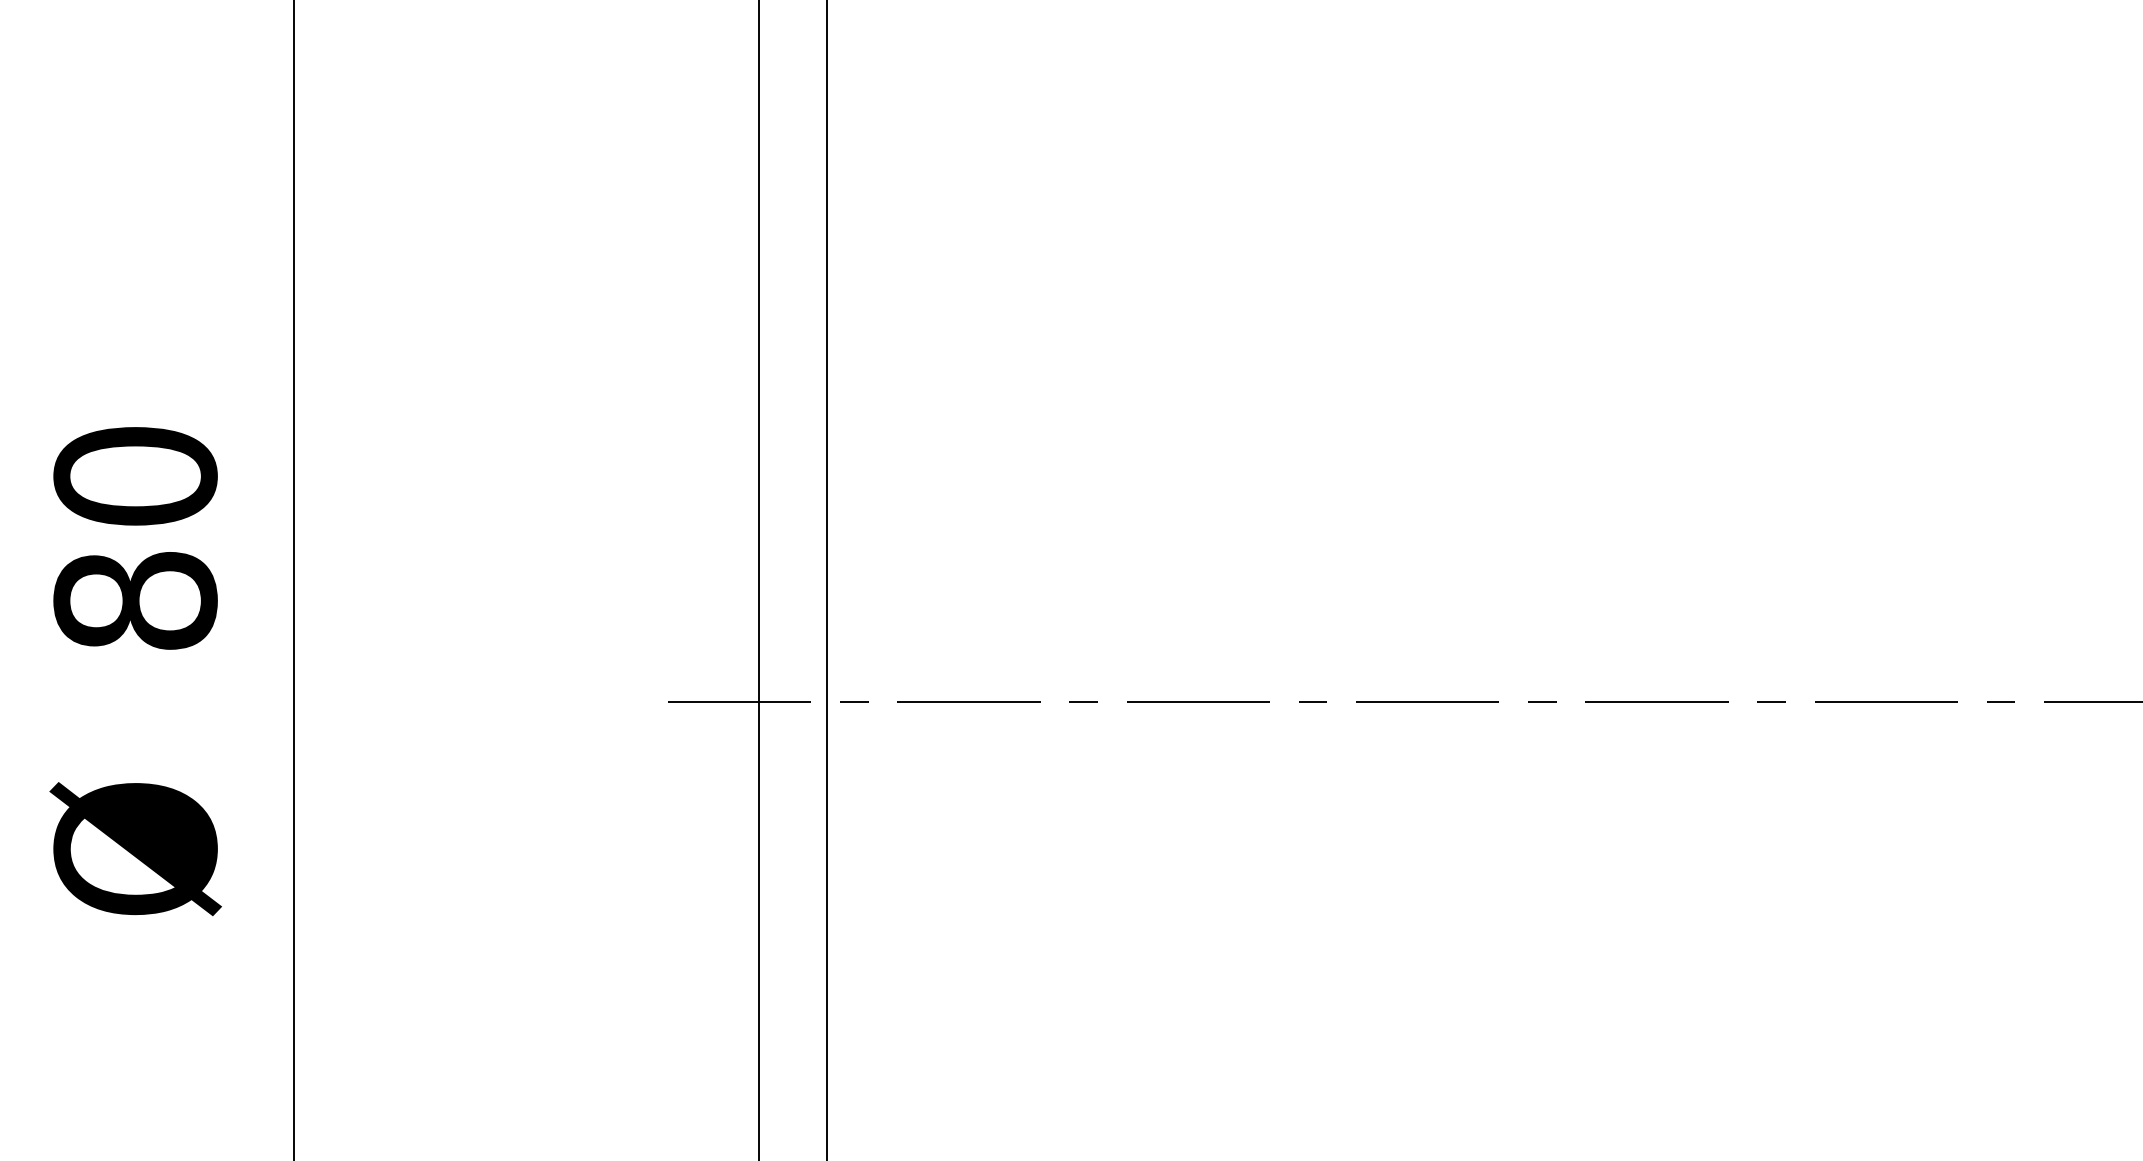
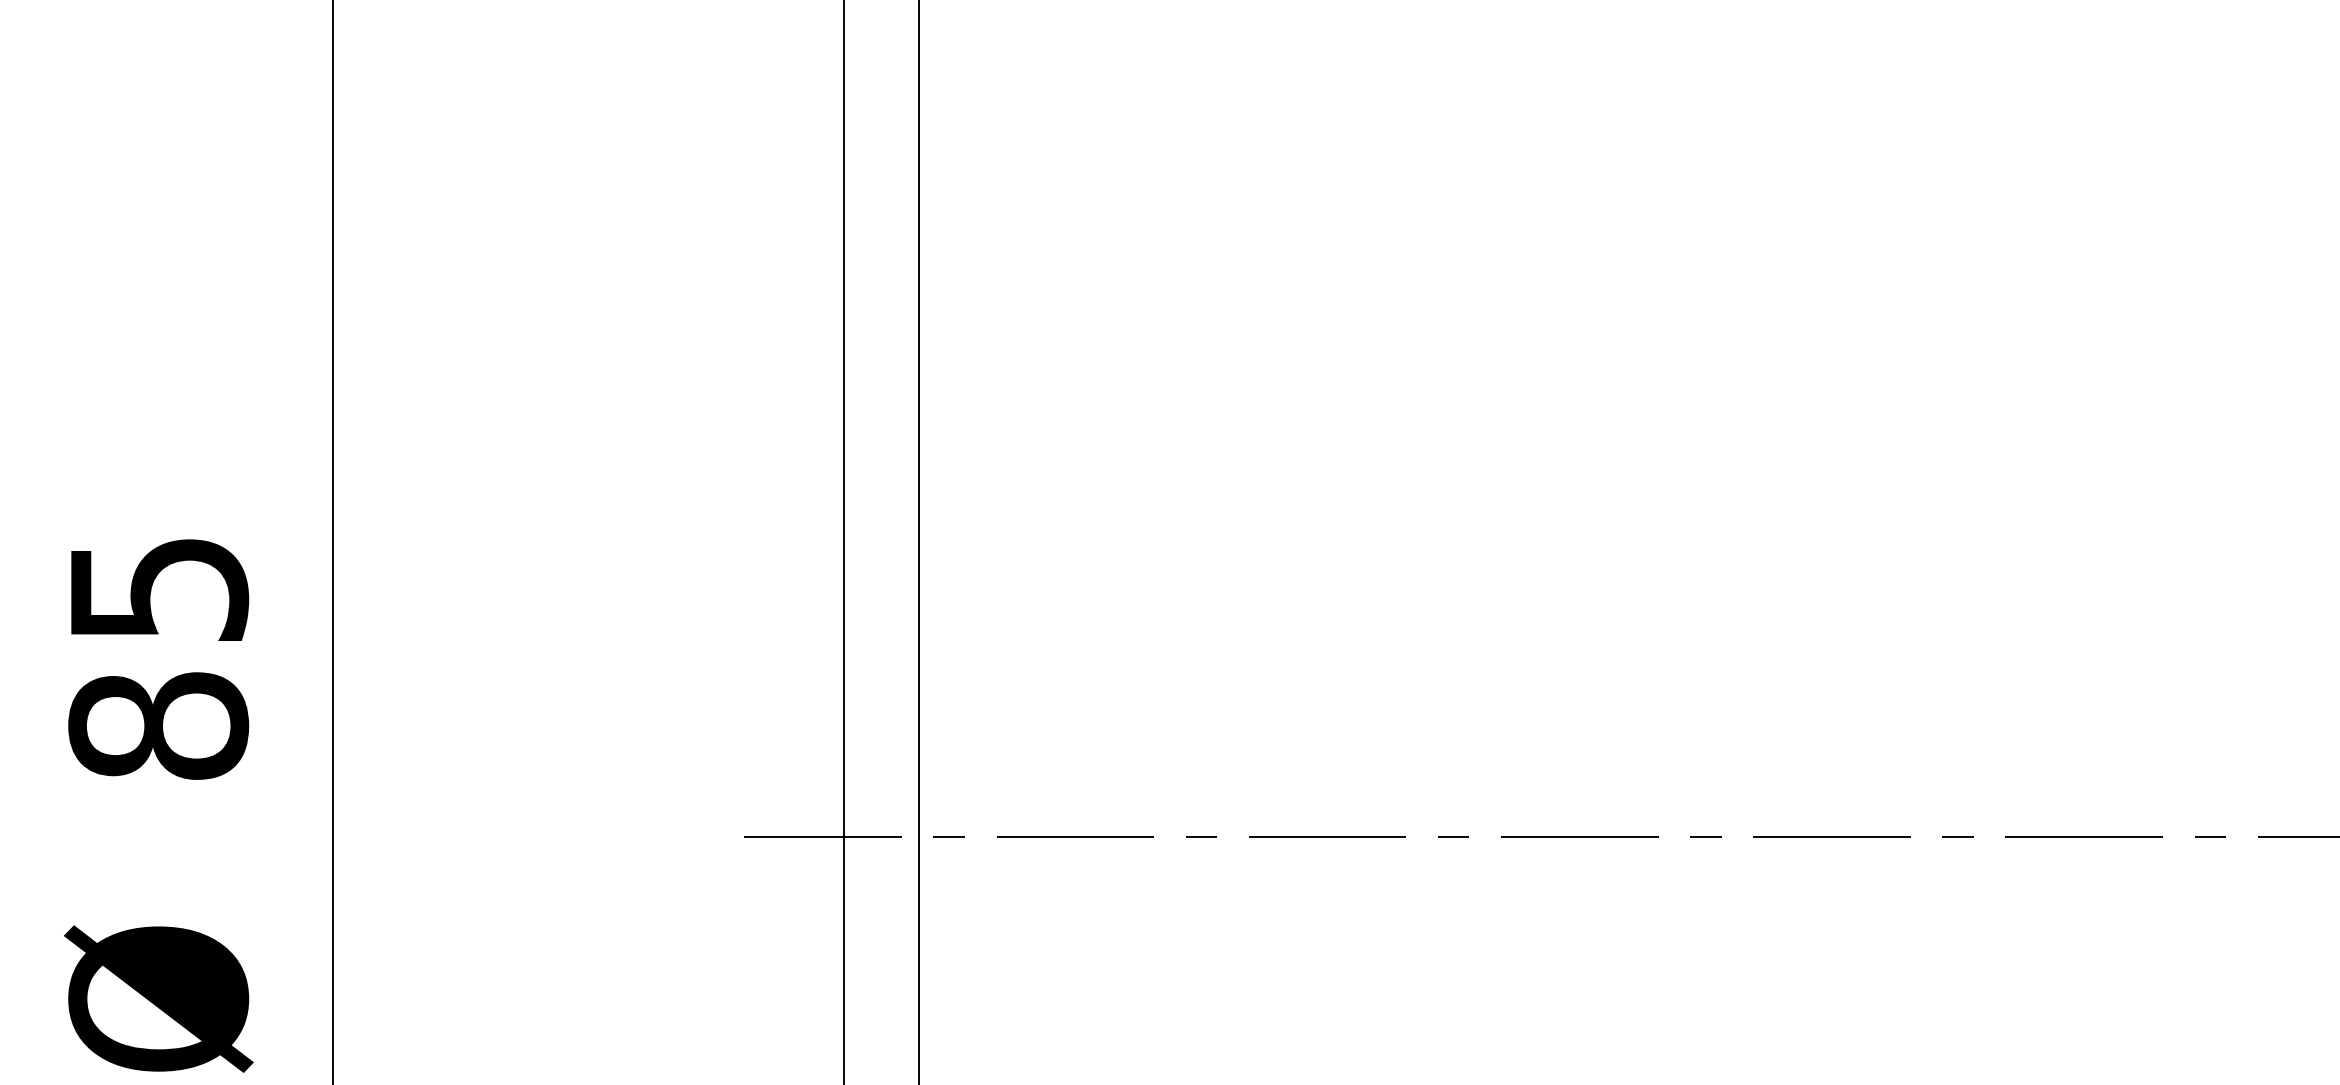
text: (135, 476) -> (158, 589), 80 -> 85

